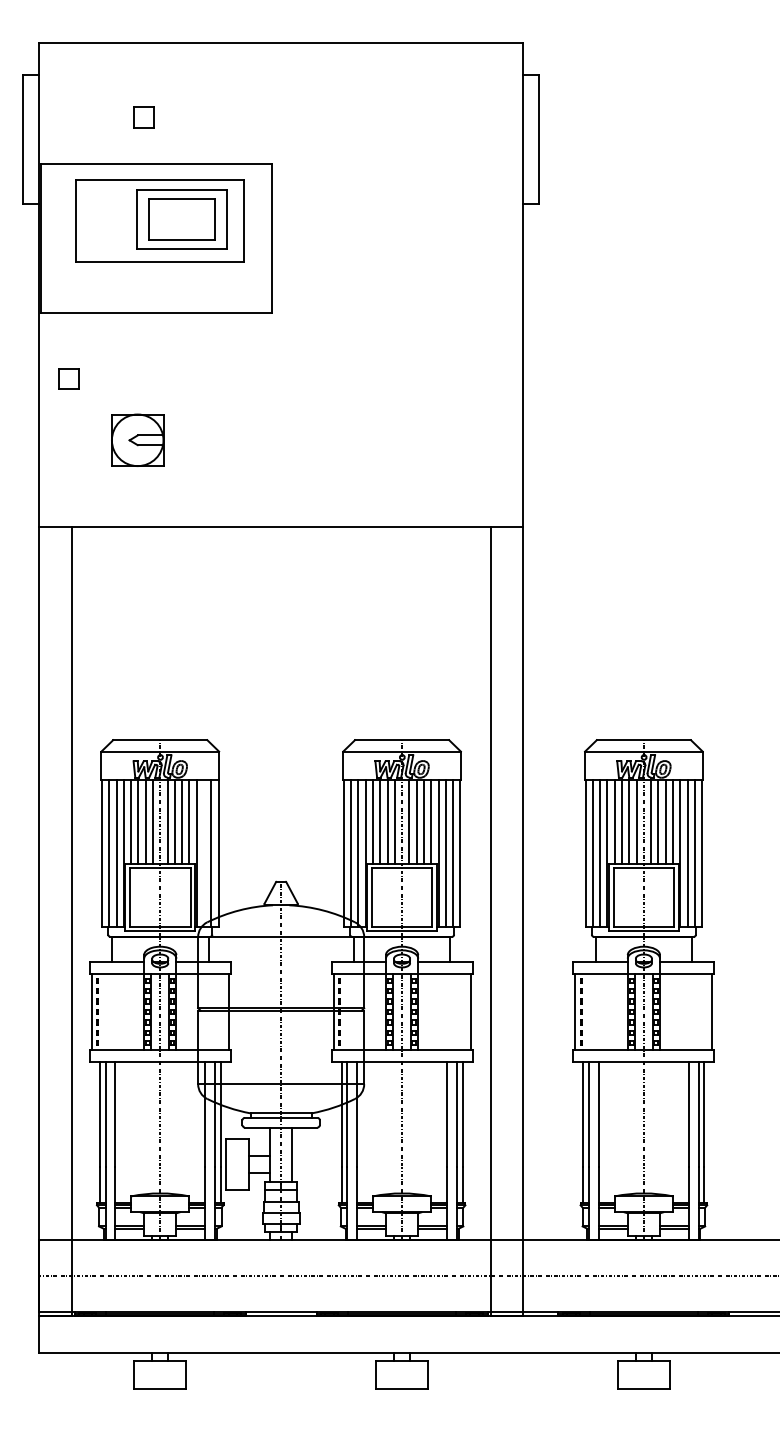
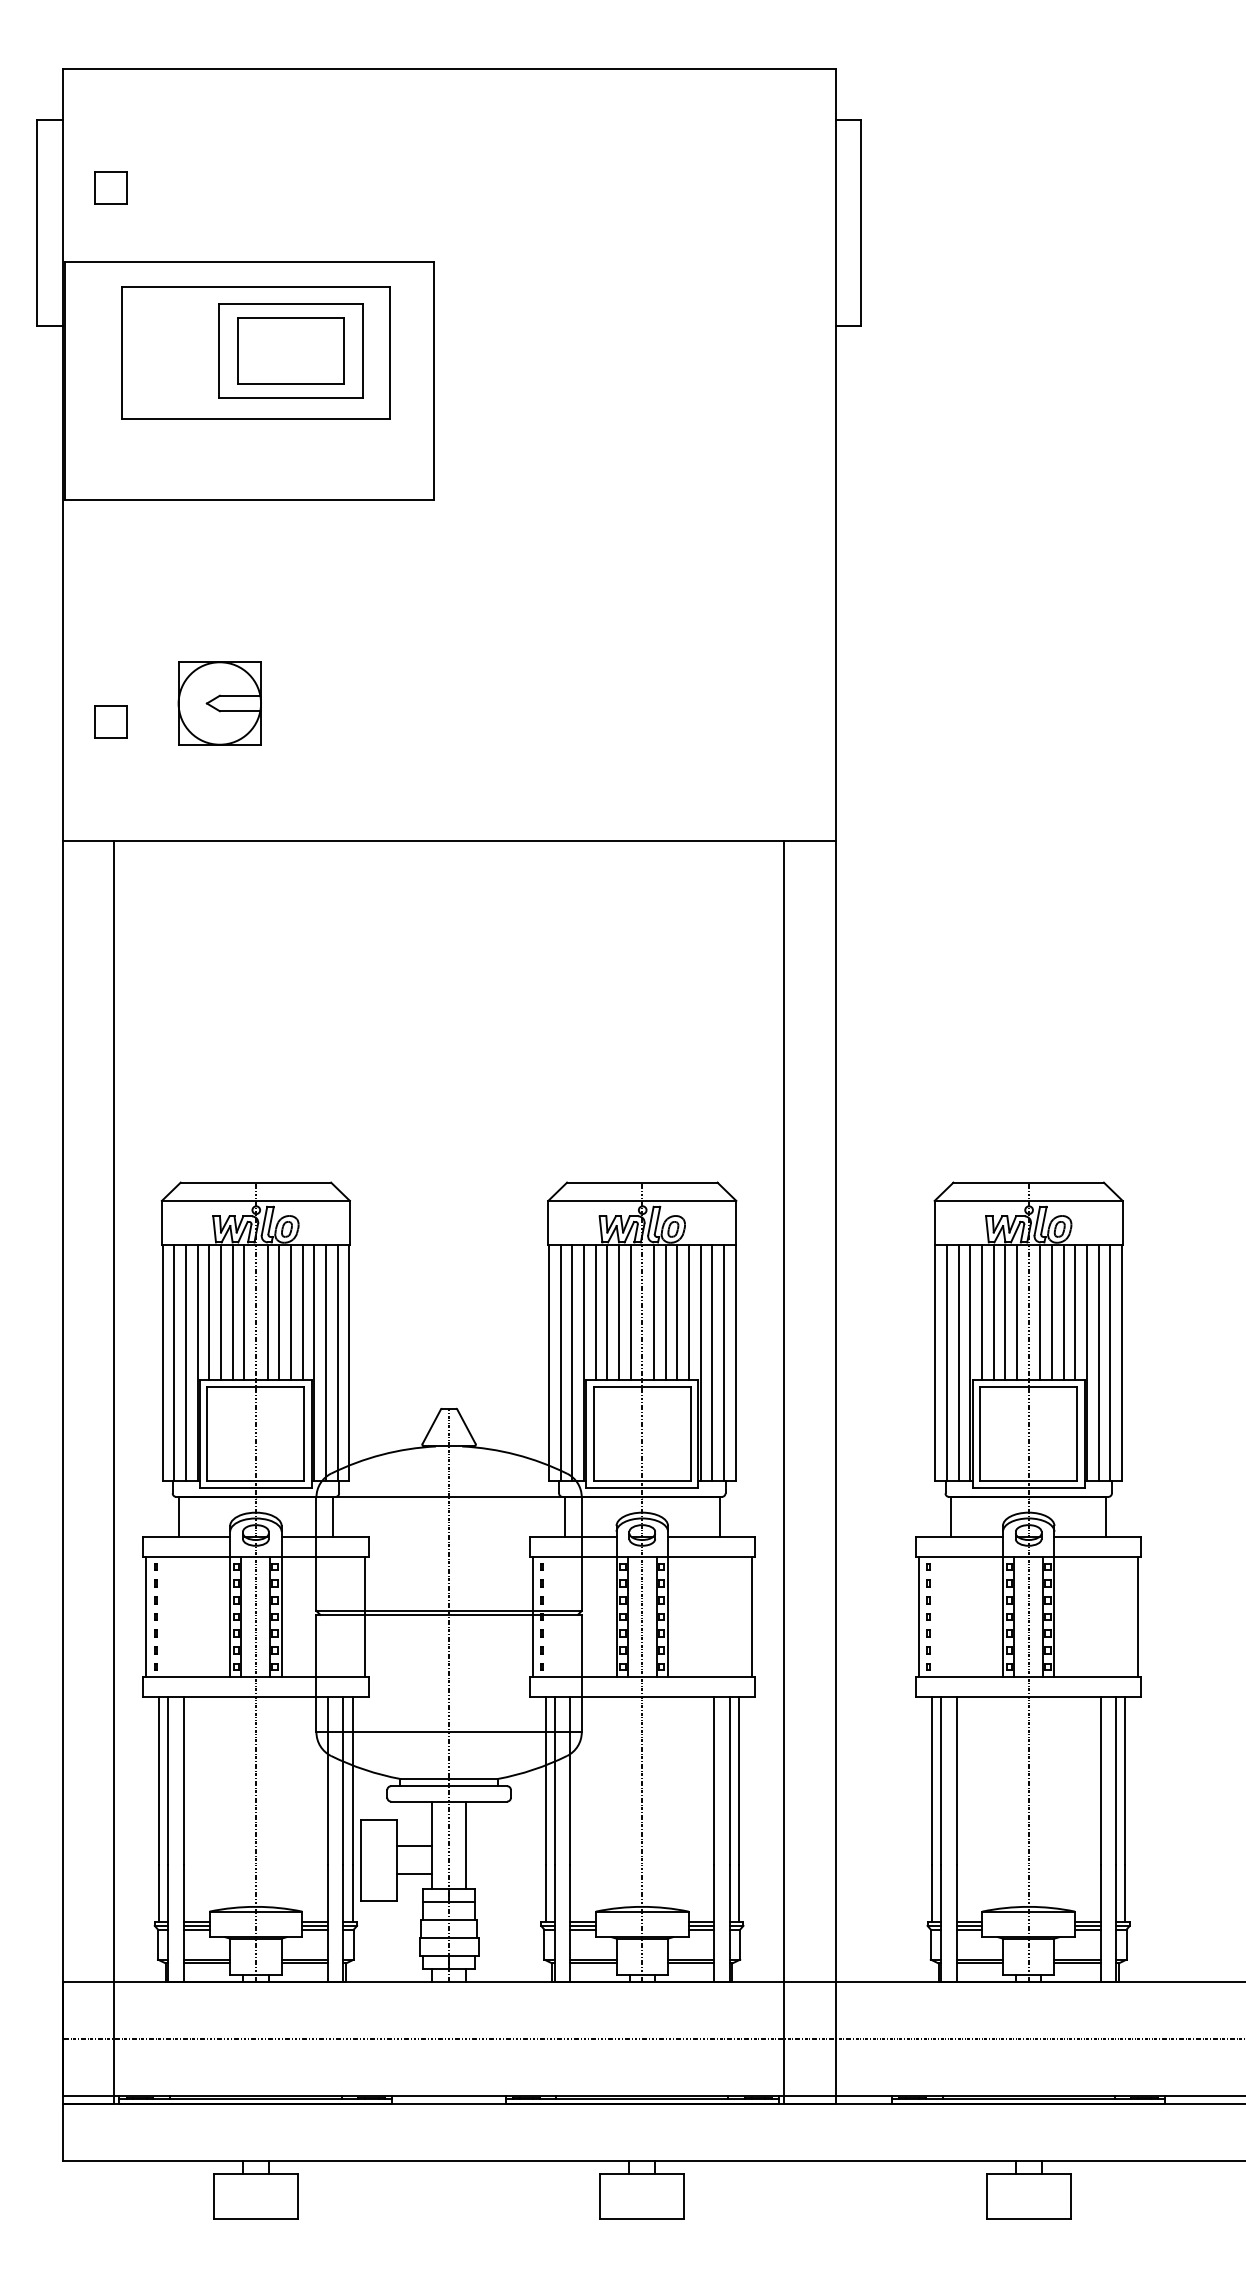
part: (143, 117) -> (110, 187), moved
part: (68, 378) -> (110, 721), moved
line: (204, 853) -> (326, 1363), added

